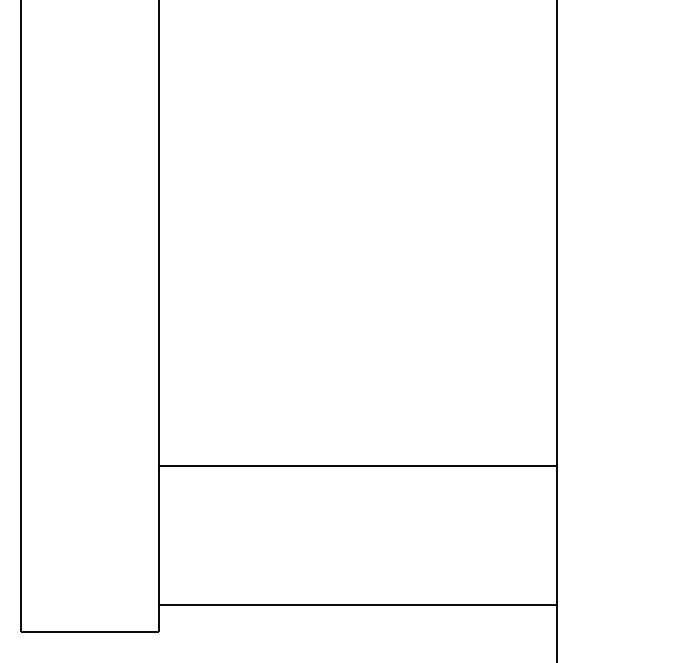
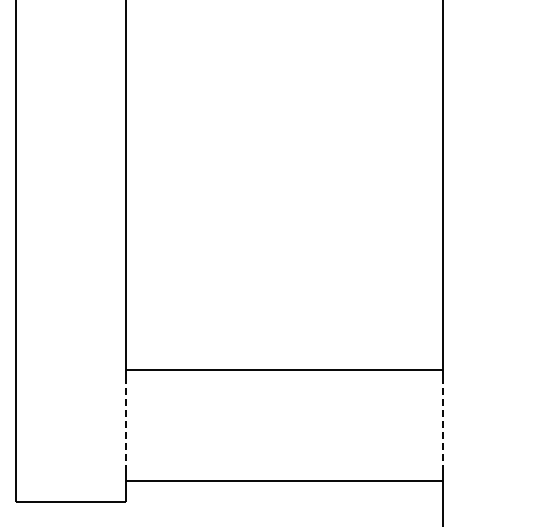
line: (159, 535) -> (126, 425), solid -> dashed
line: (556, 535) -> (442, 425), solid -> dashed

